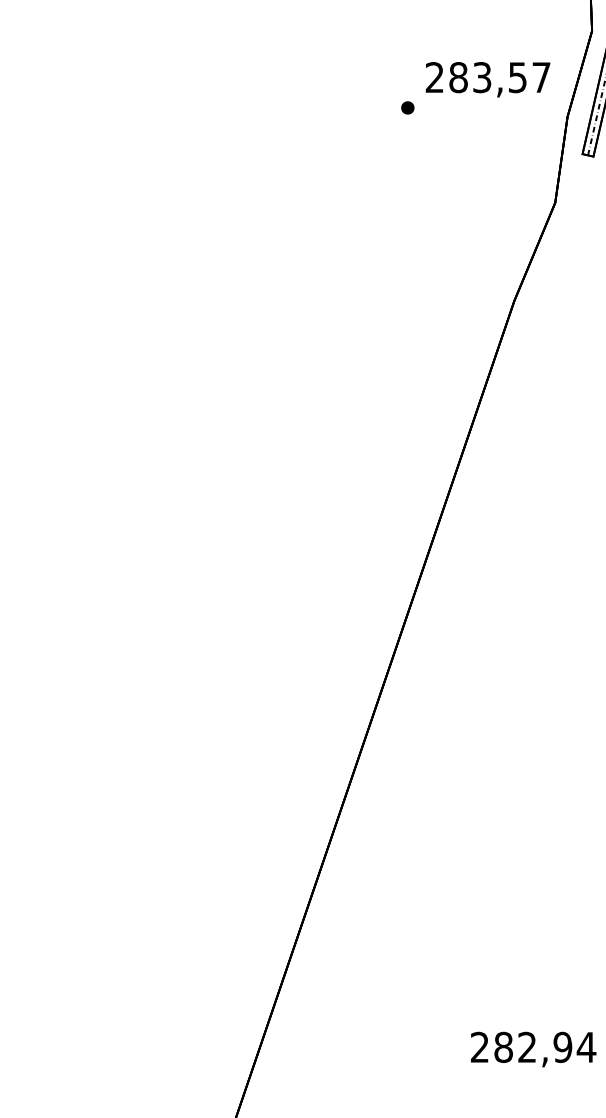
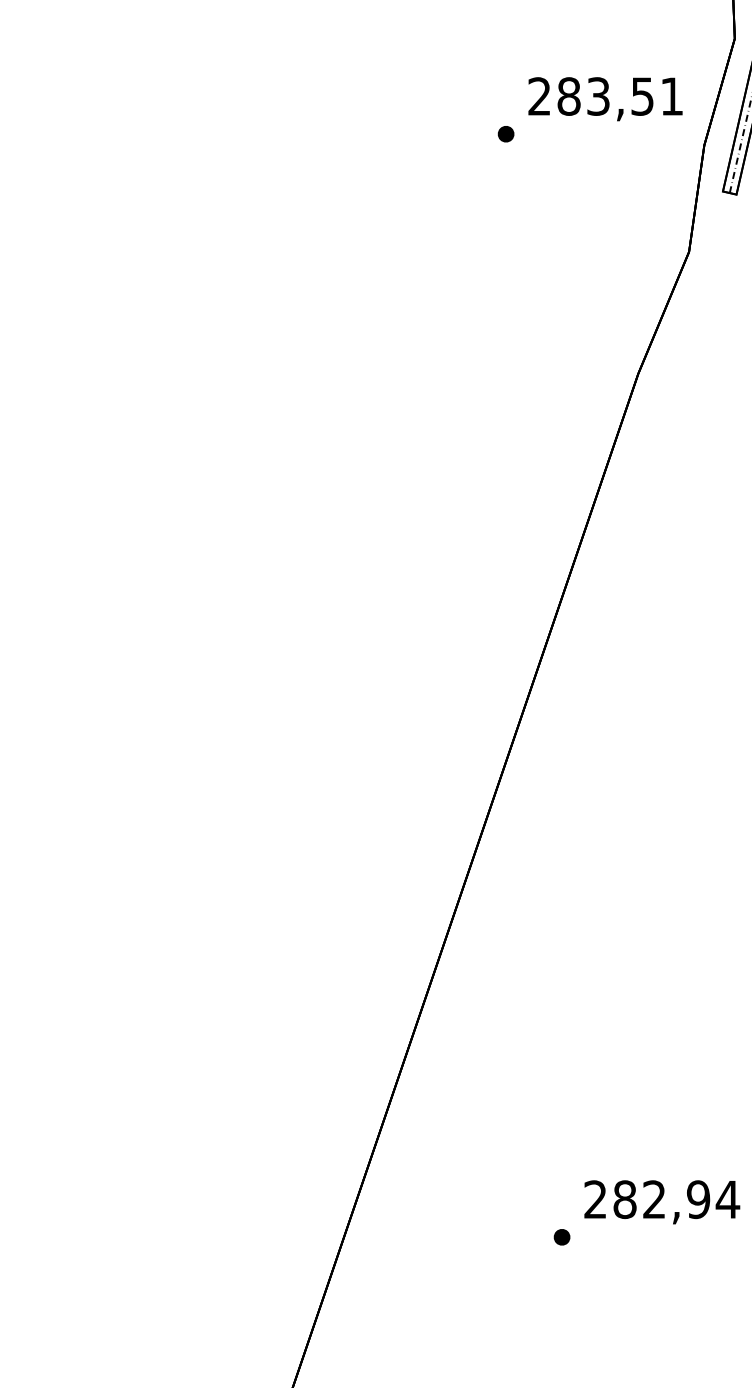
text: (541, 77) -> (672, 96), 283,57 -> 283,51
part: (452, 996) -> (561, 1236), added
text: (533, 1049) -> (662, 1202), moved

